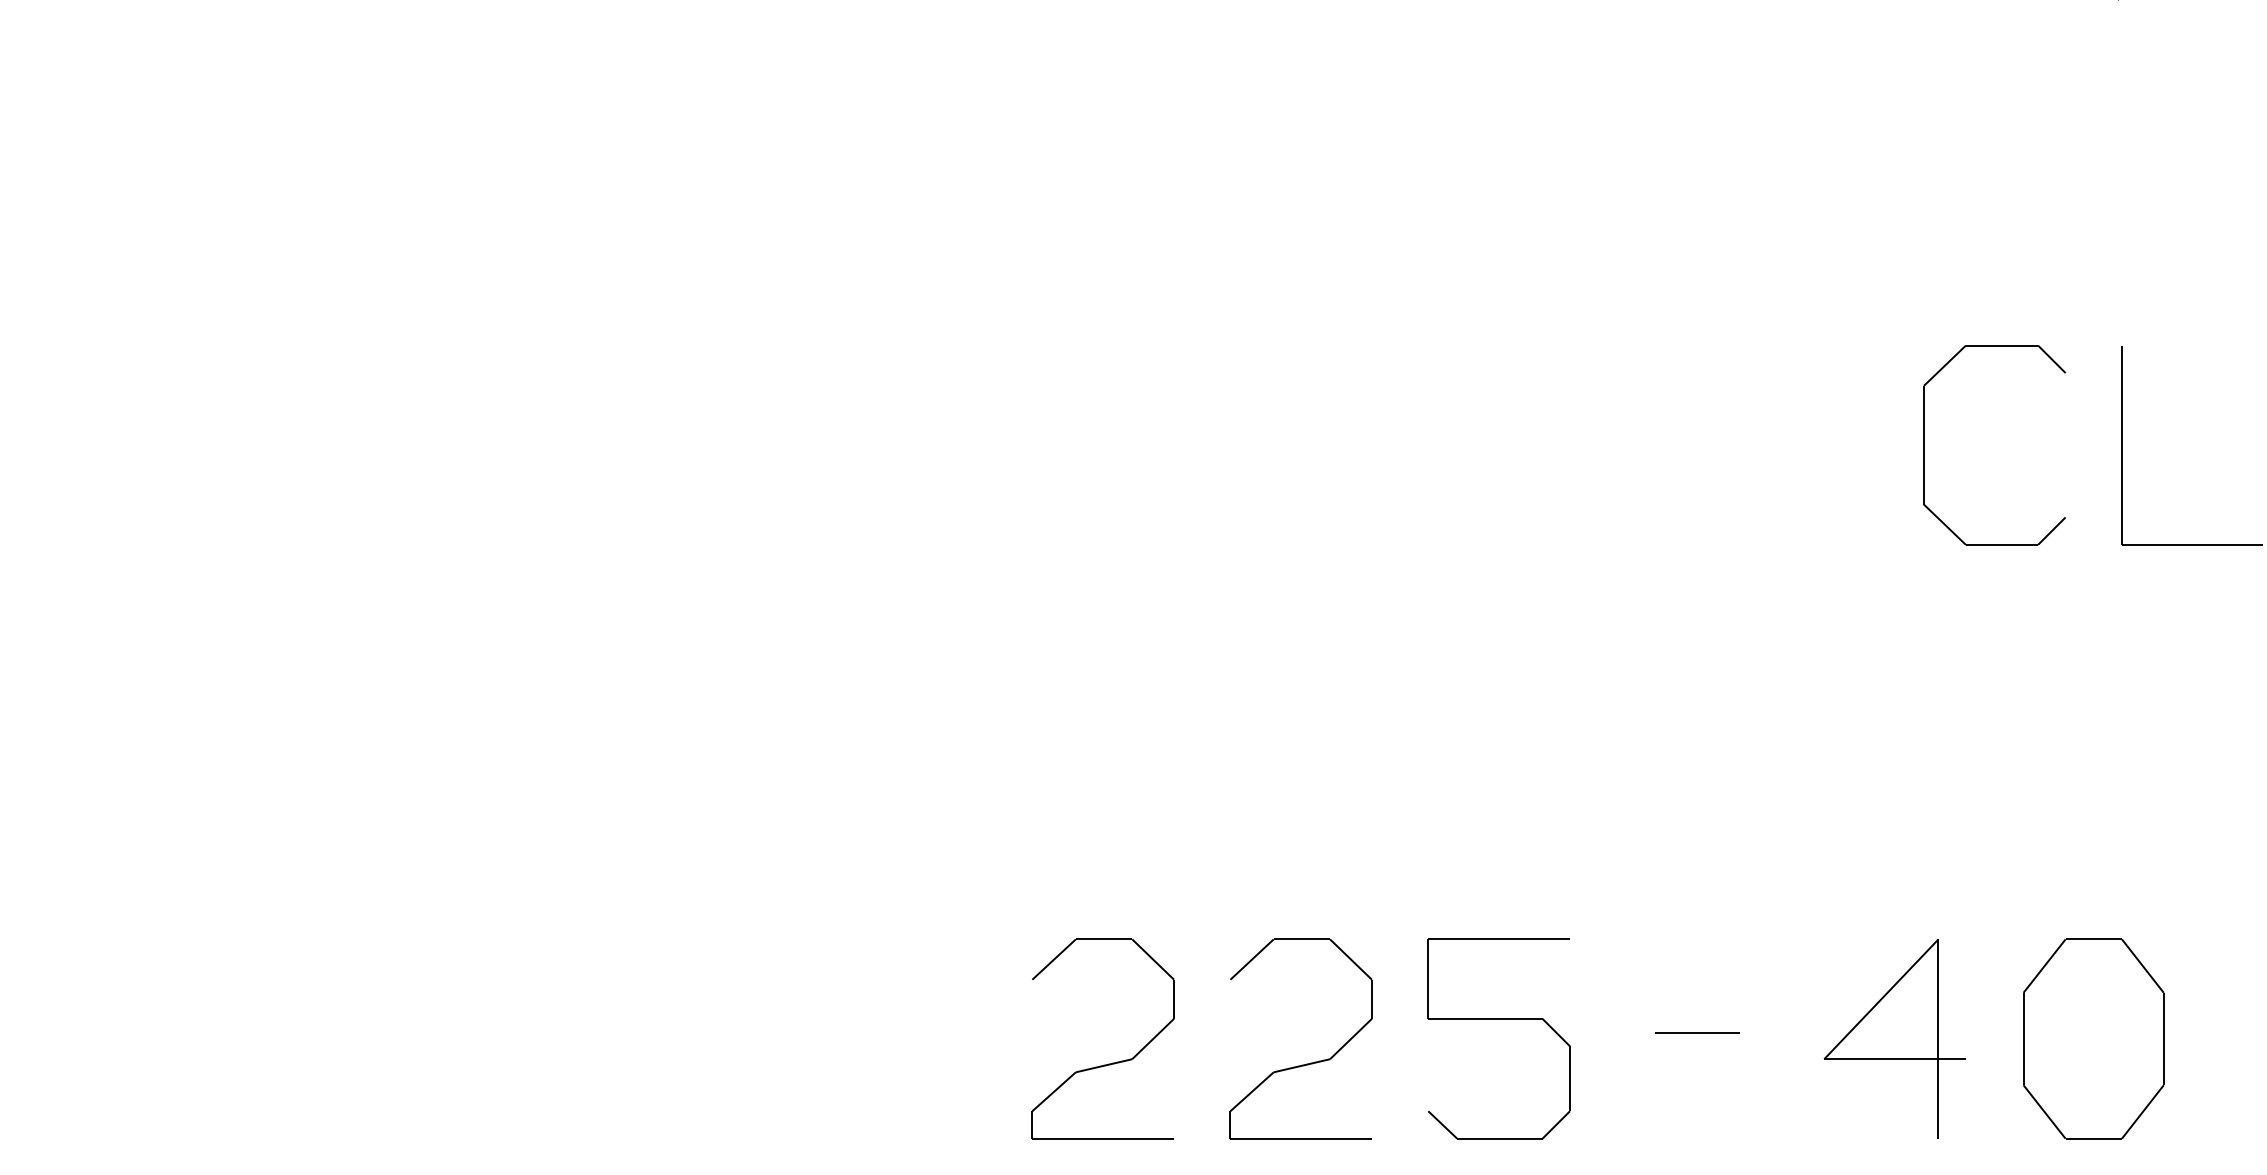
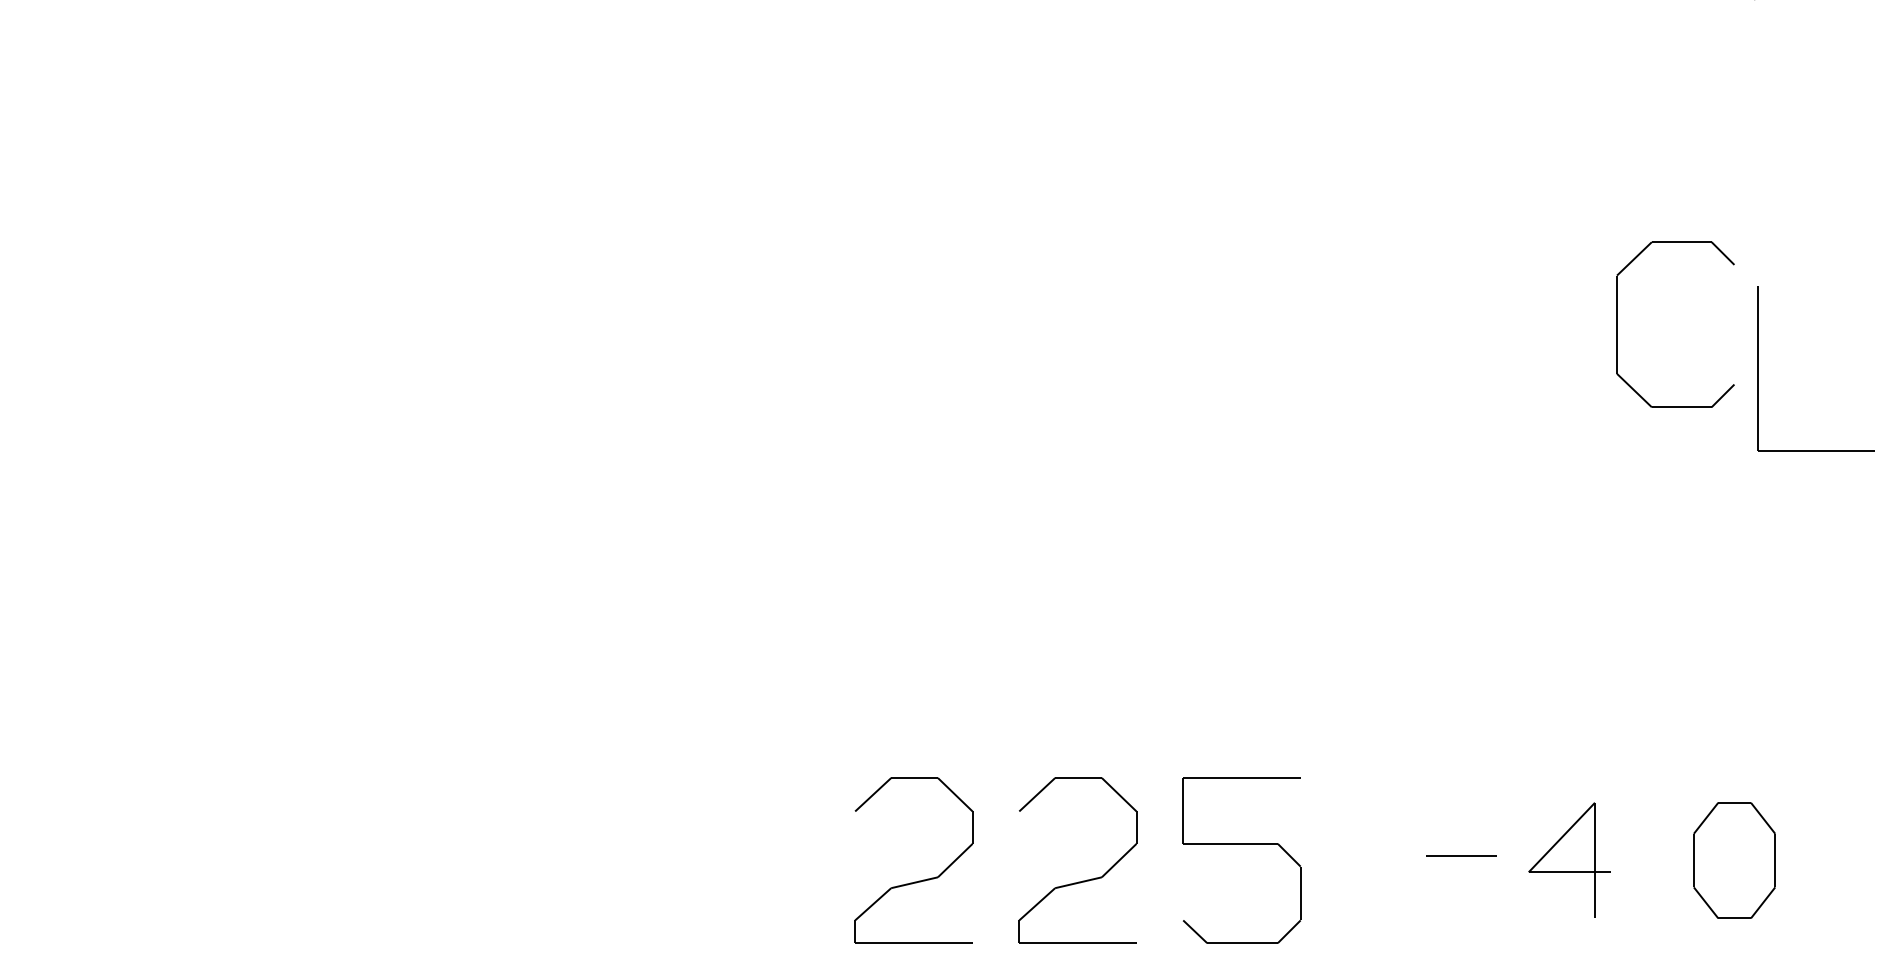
part: (1924, 445) -> (1617, 324), moved
line: (1697, 1032) -> (1460, 855), moved
part: (1894, 1038) -> (1569, 860), size x0.7
part: (2093, 1038) -> (1734, 860), size x0.7

